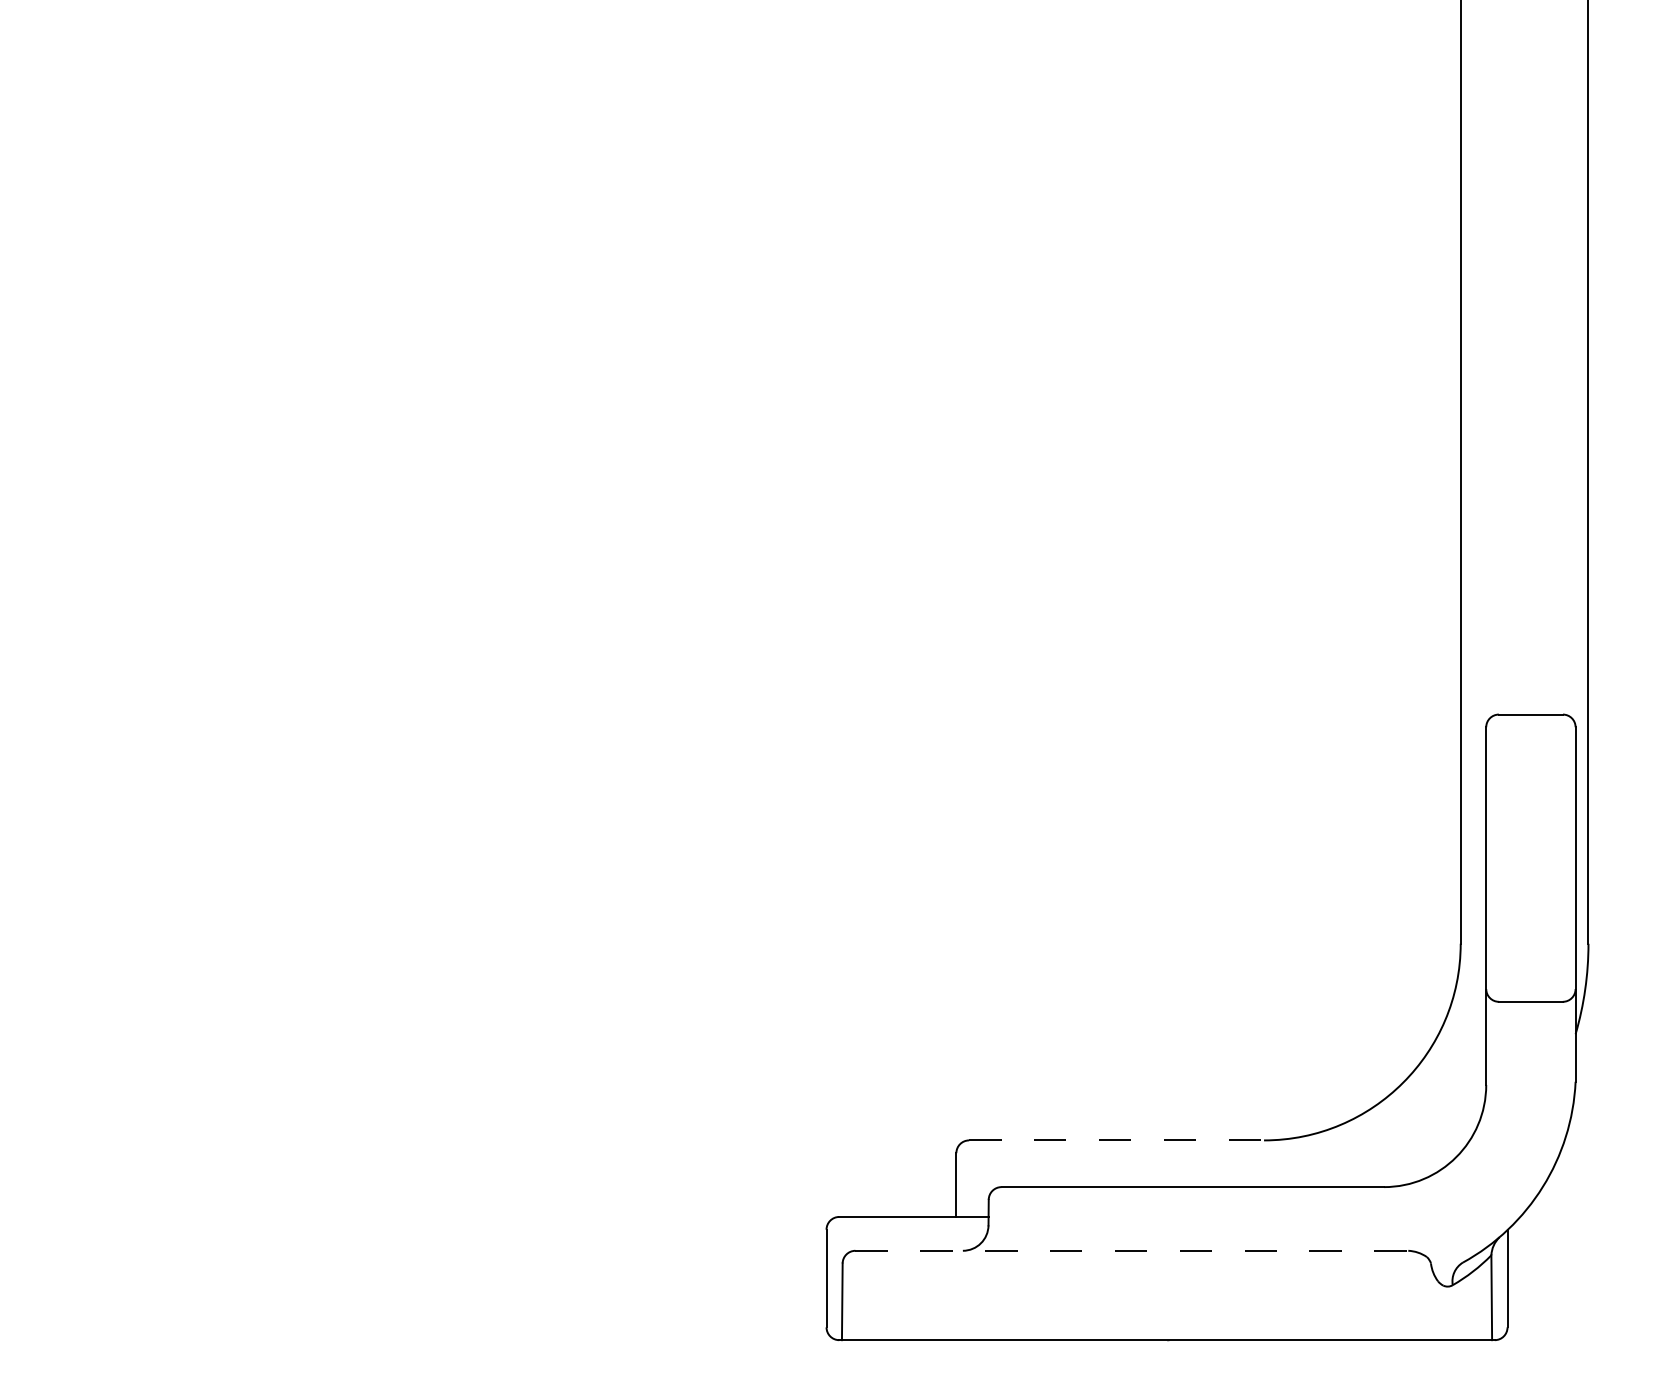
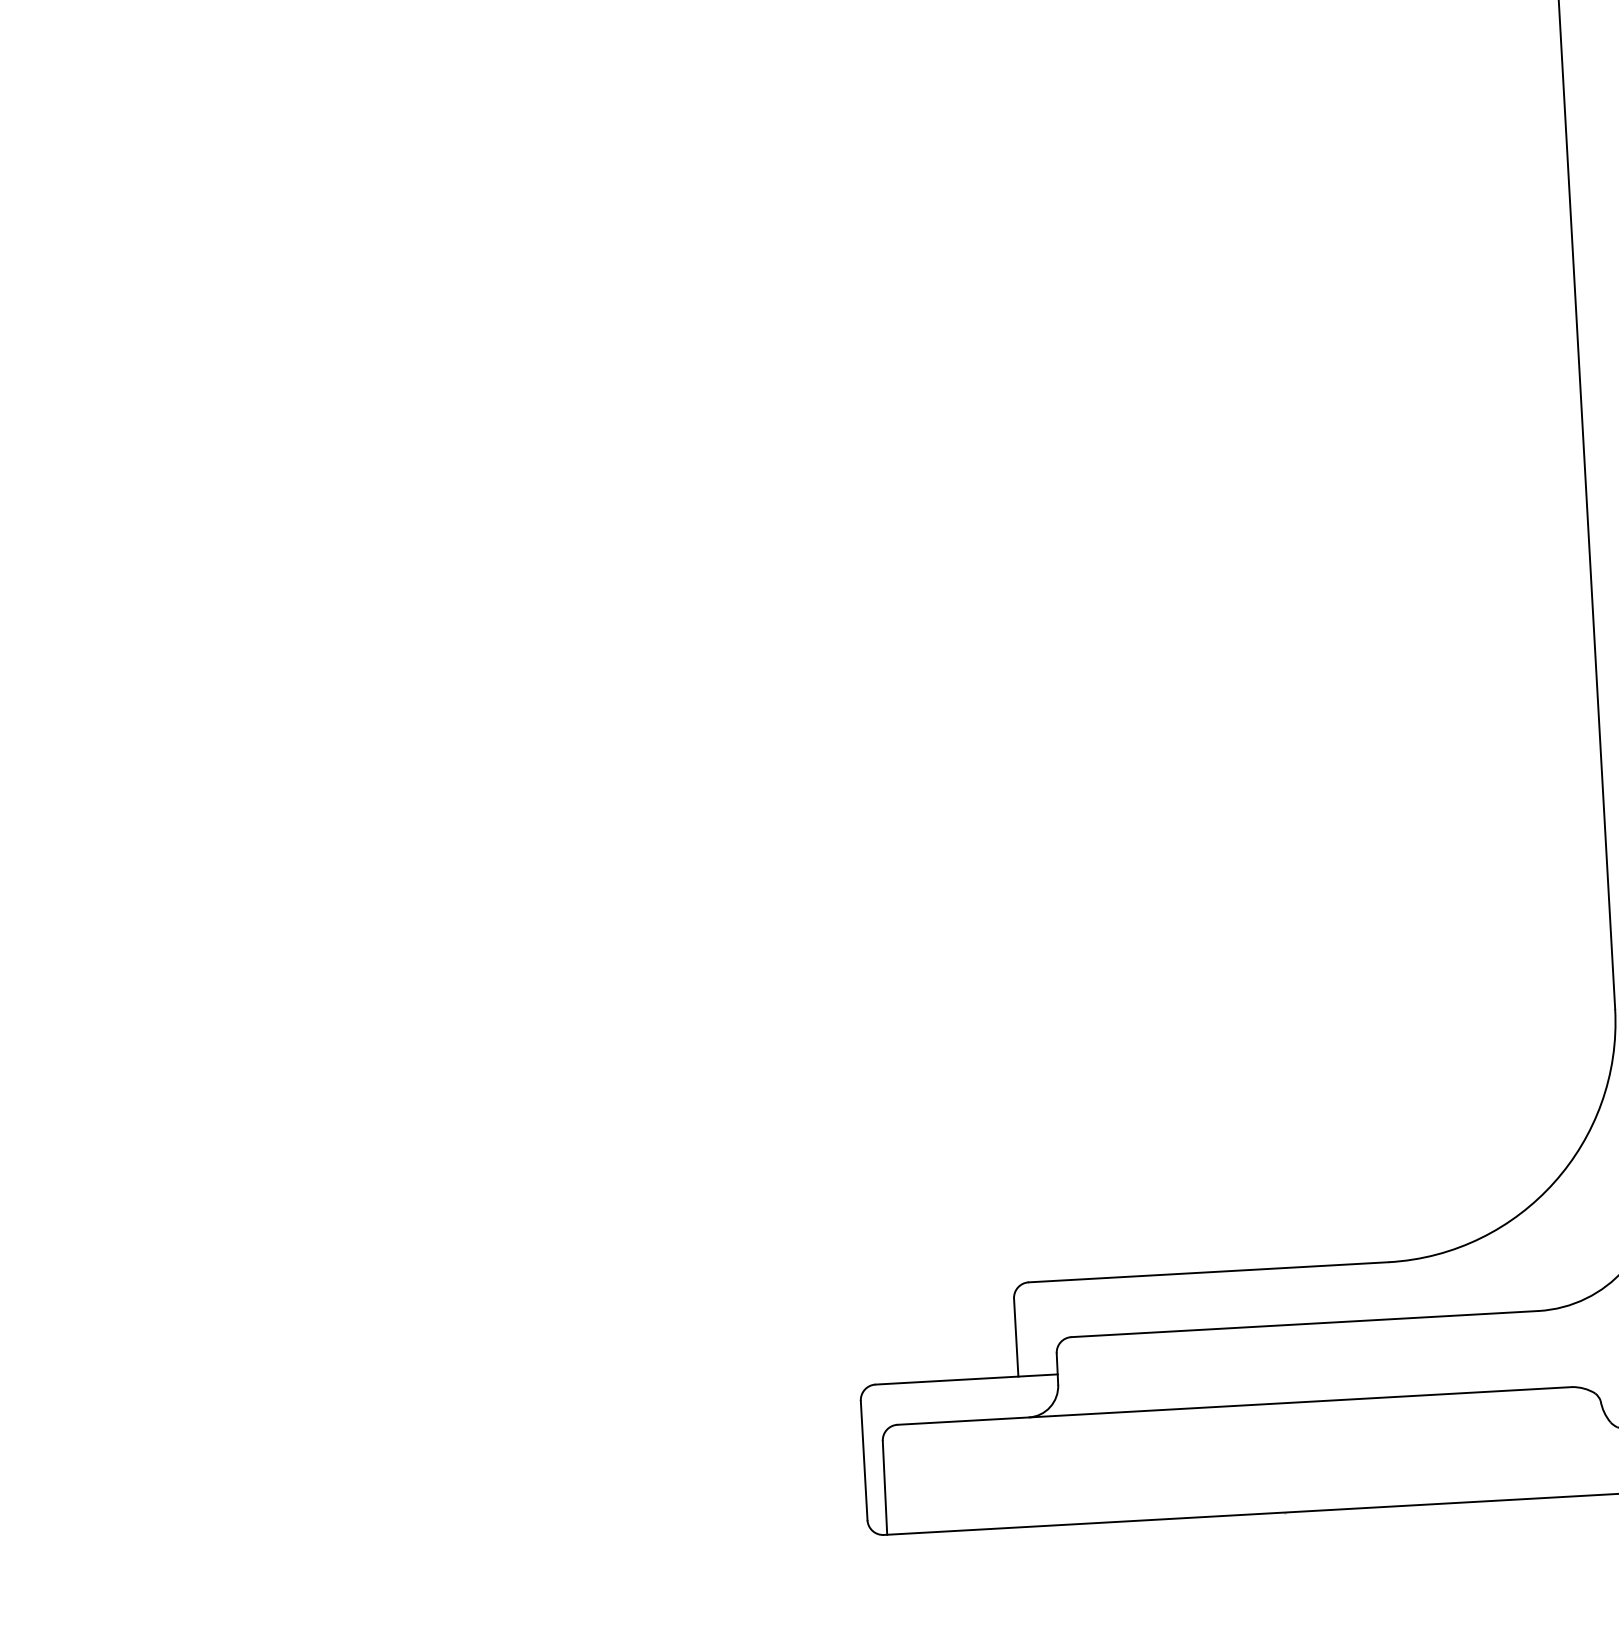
line: (1117, 1140) -> (1209, 1272), dashed -> solid
line: (1132, 1250) -> (1235, 1405), dashed -> solid

